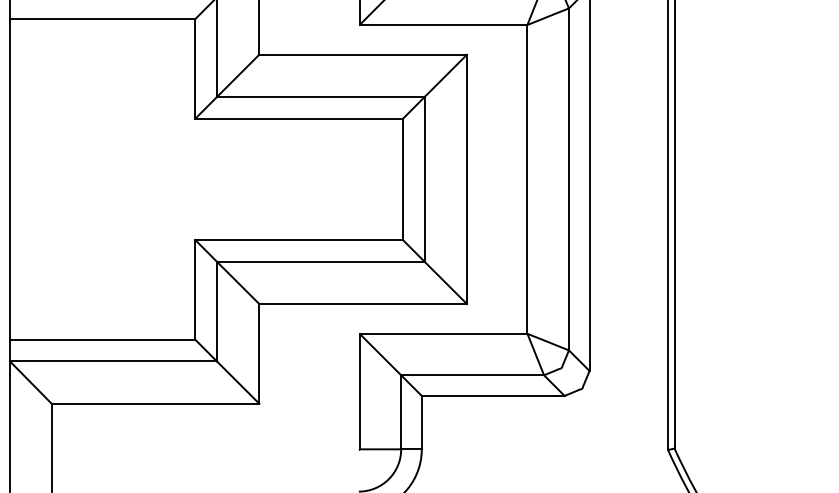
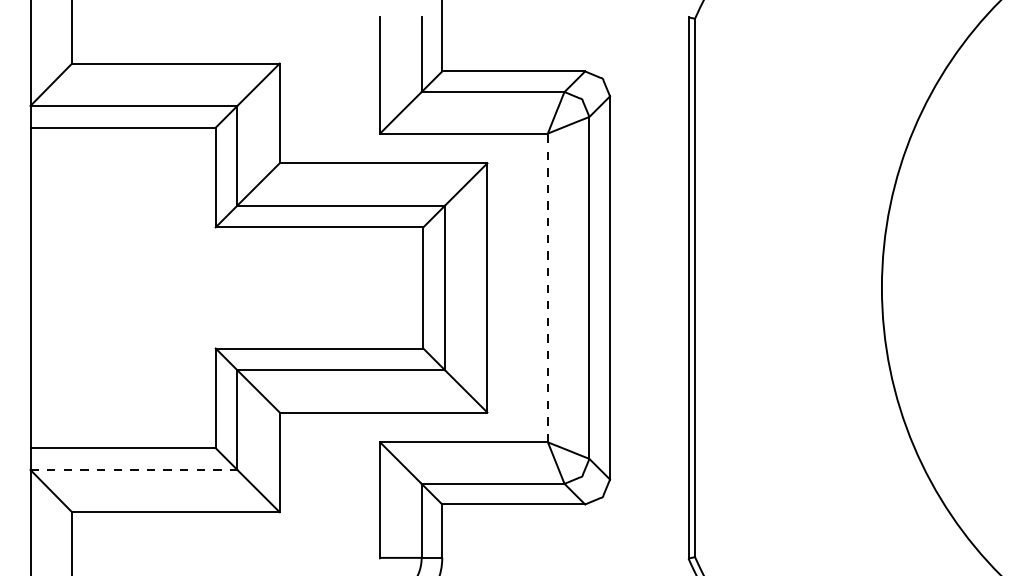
line: (527, 178) -> (547, 287), solid -> dashed
line: (114, 360) -> (134, 469), solid -> dashed

